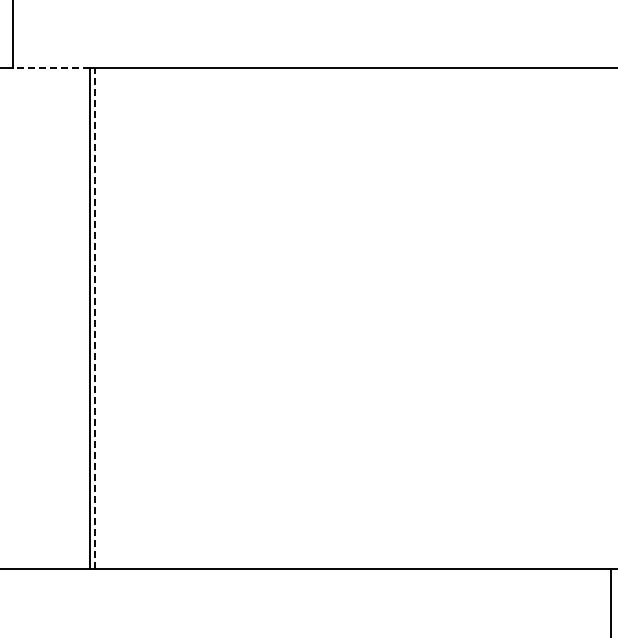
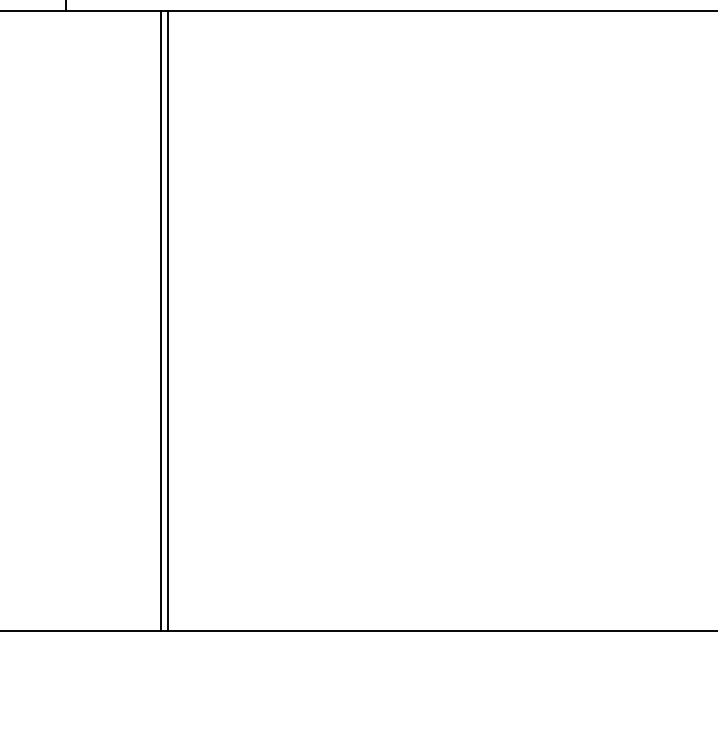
line: (50, 67) -> (112, 10), dashed -> solid
line: (95, 318) -> (167, 320), dashed -> solid

